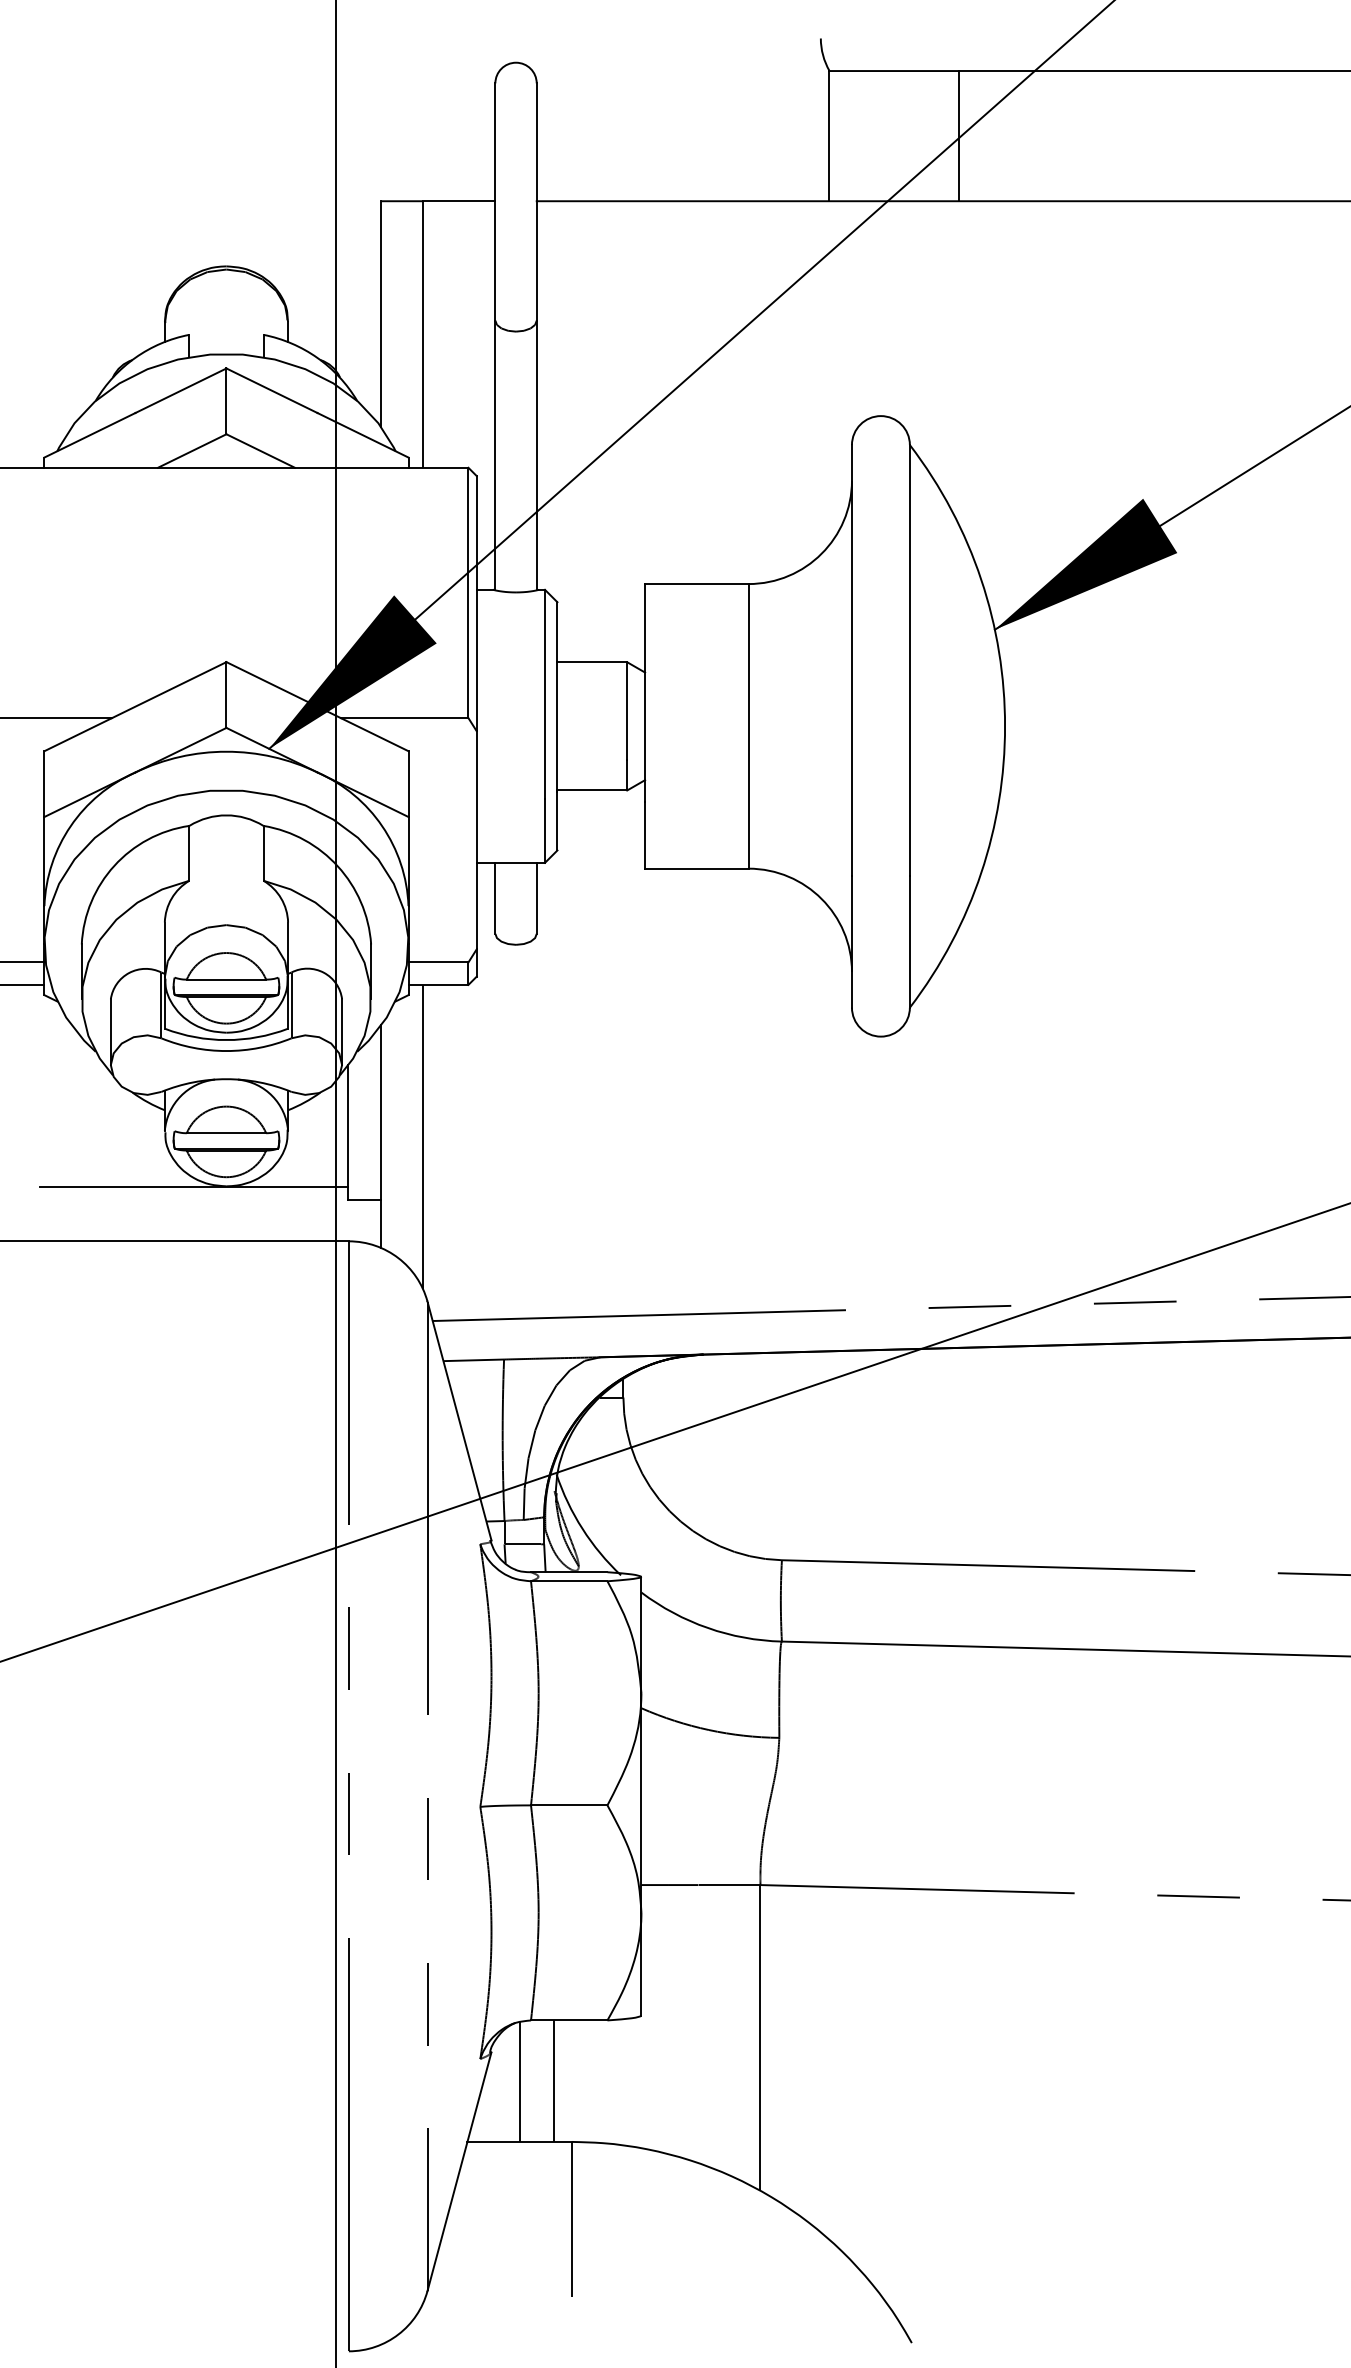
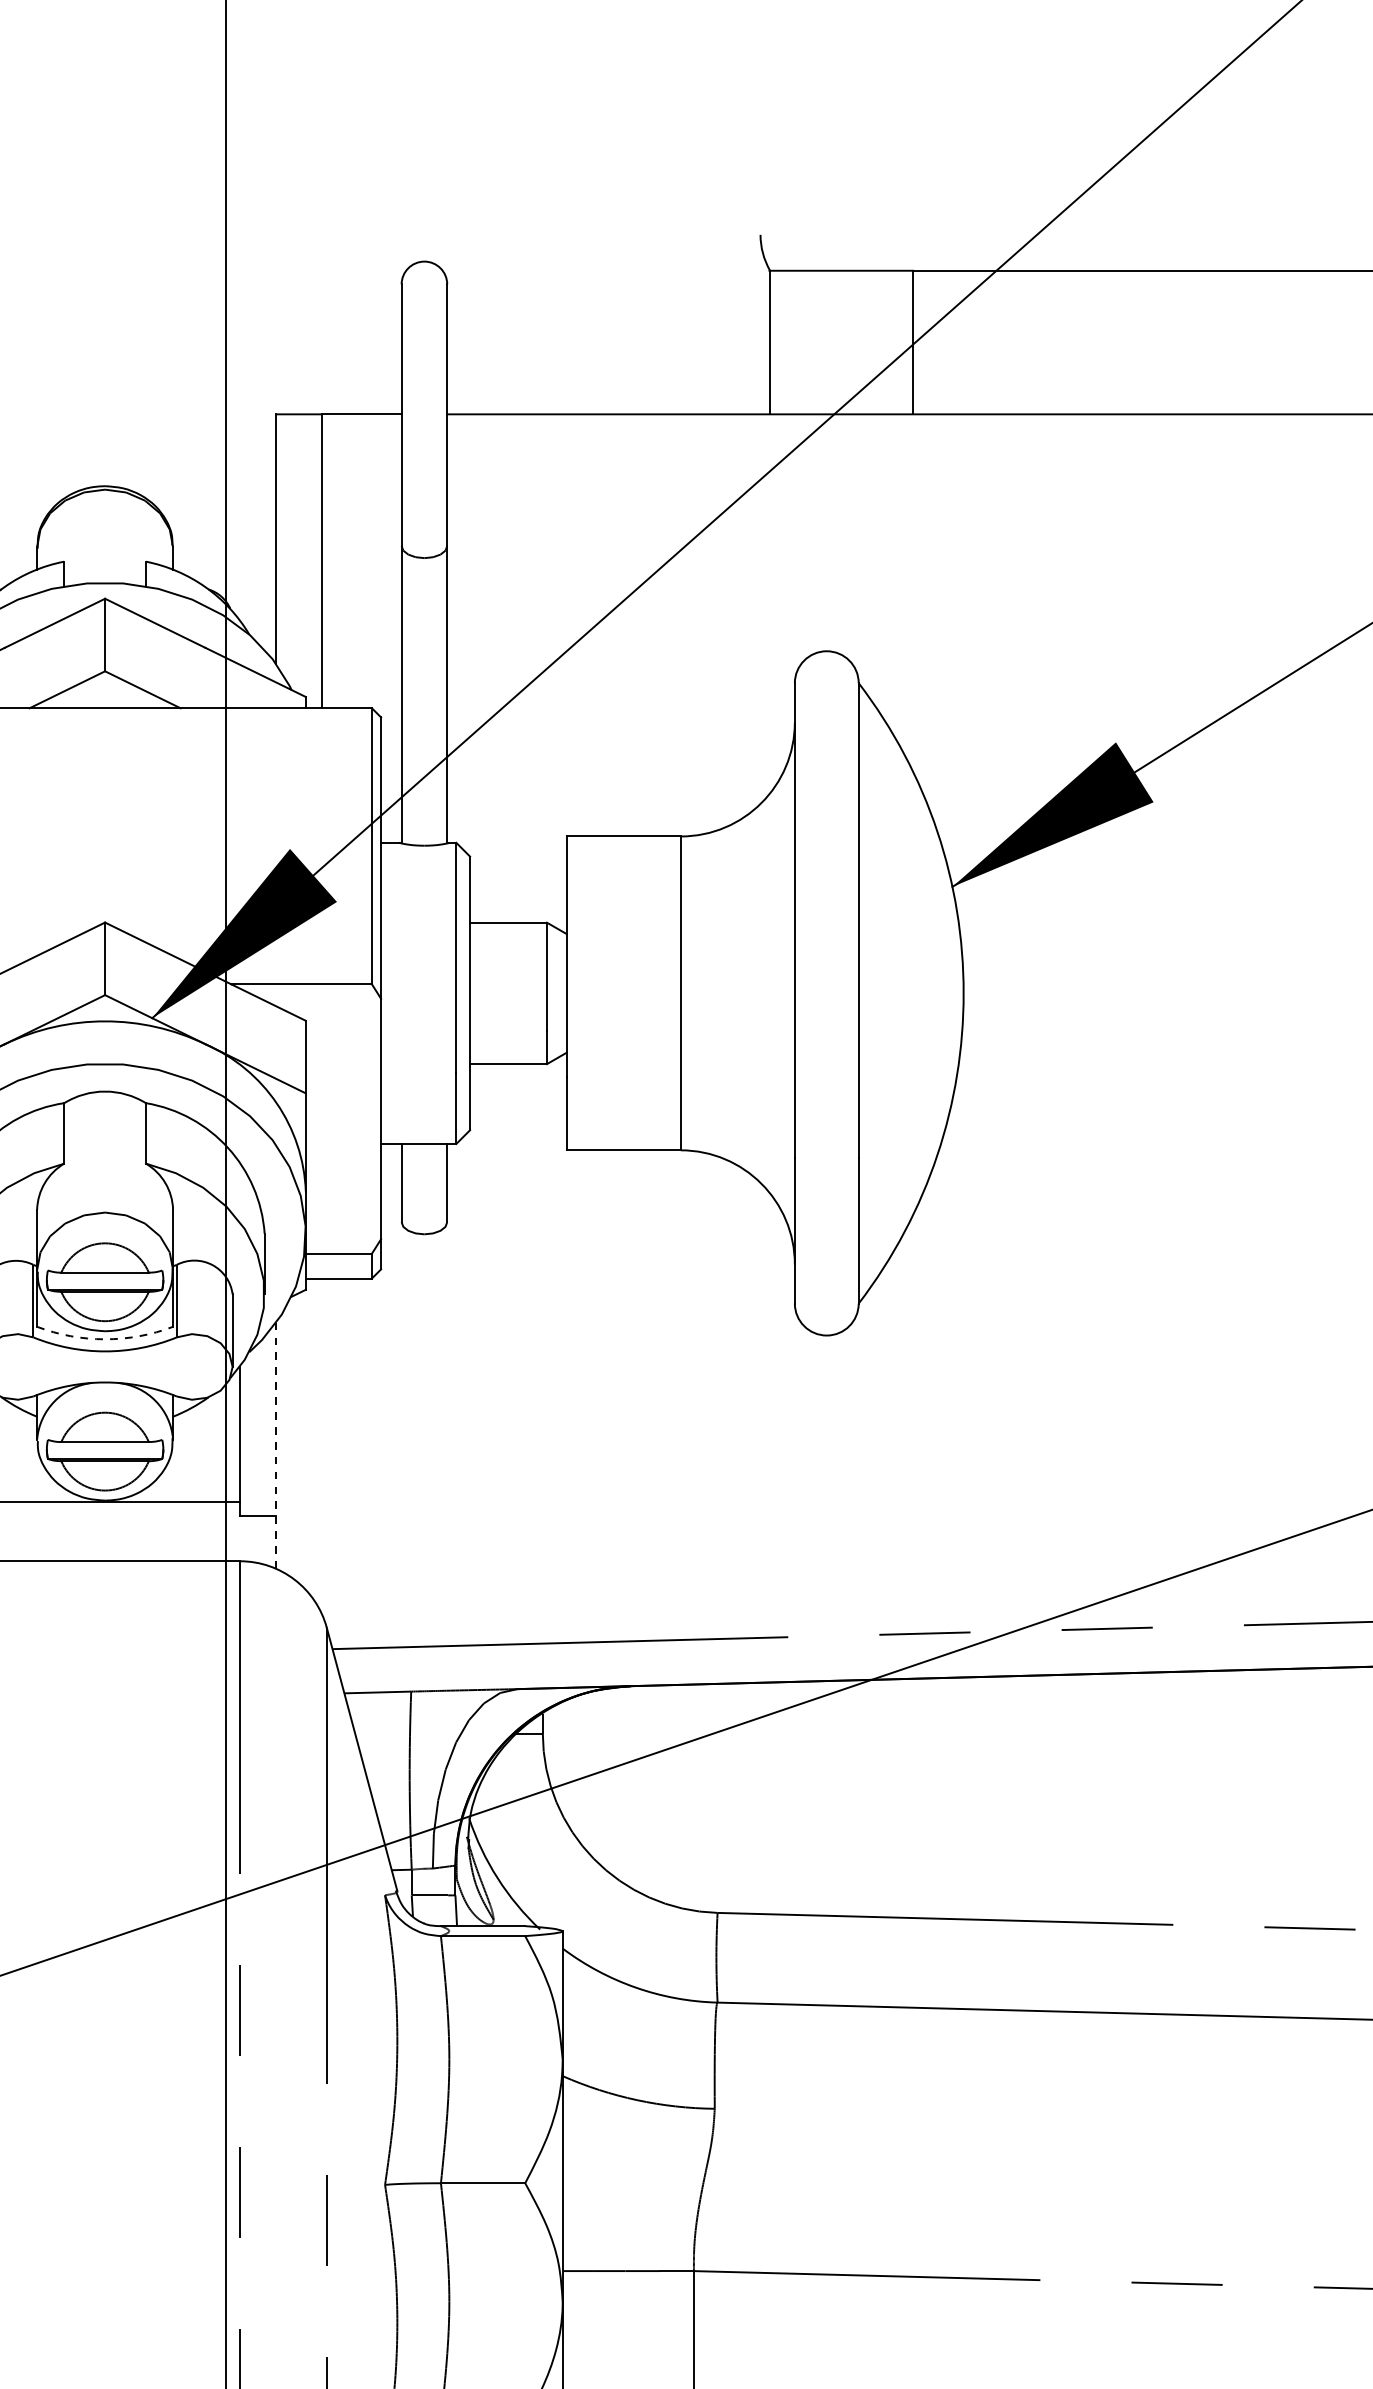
arc: (226, 1040) -> (105, 1339), solid -> dashed
line: (381, 1136) -> (276, 1445), solid -> dashed
line: (423, 1136) -> (322, 1445), removed

